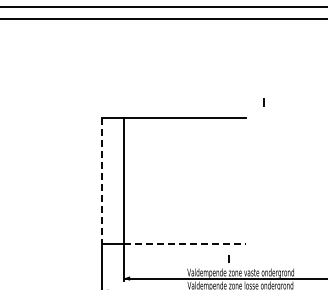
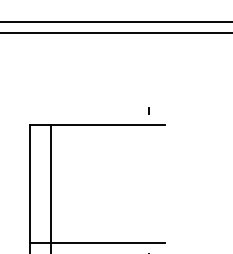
part: (263, 102) -> (148, 110), moved
line: (101, 180) -> (29, 183), dashed -> solid
line: (185, 243) -> (108, 242), dashed -> solid

